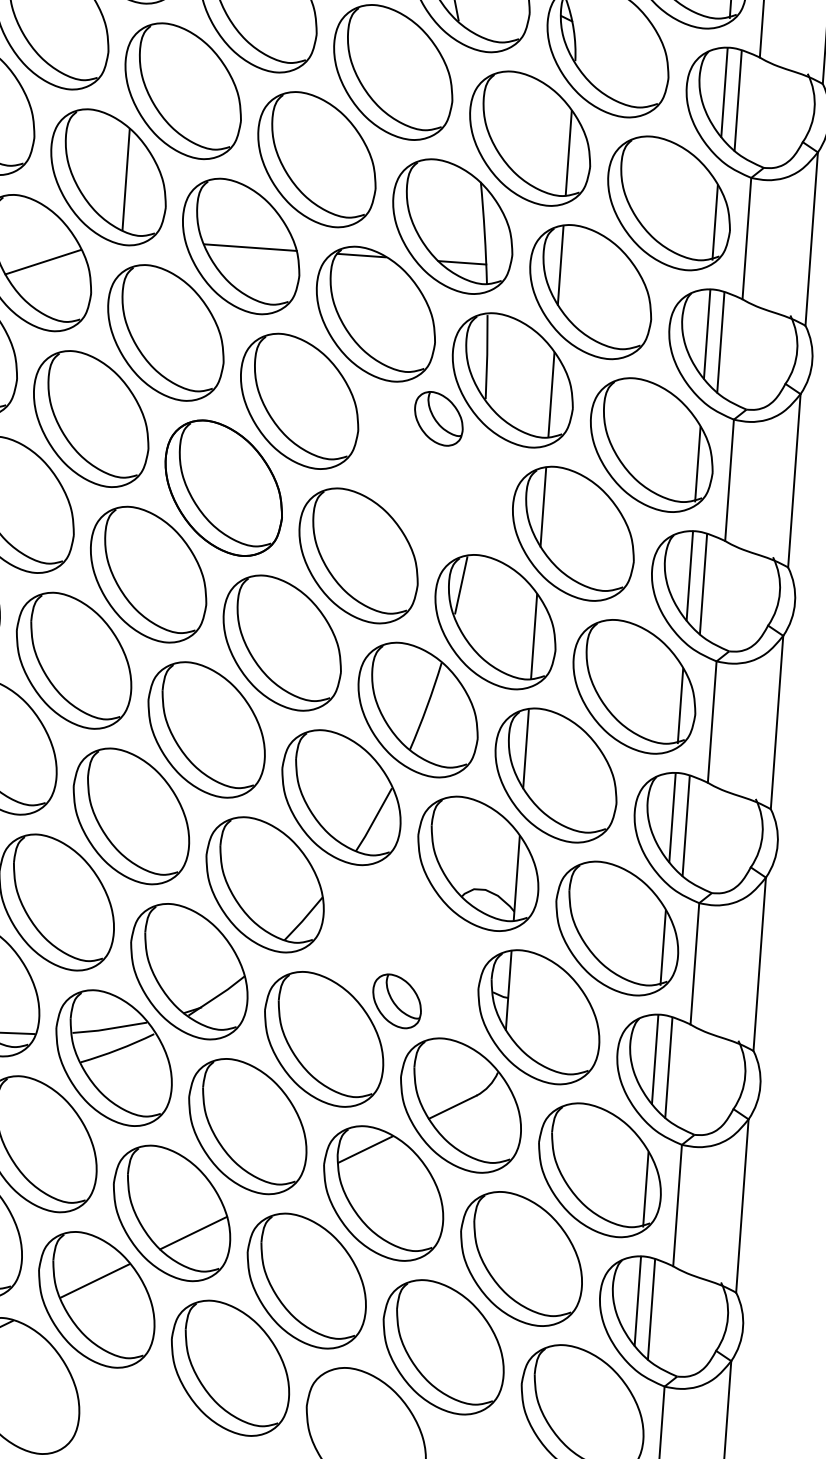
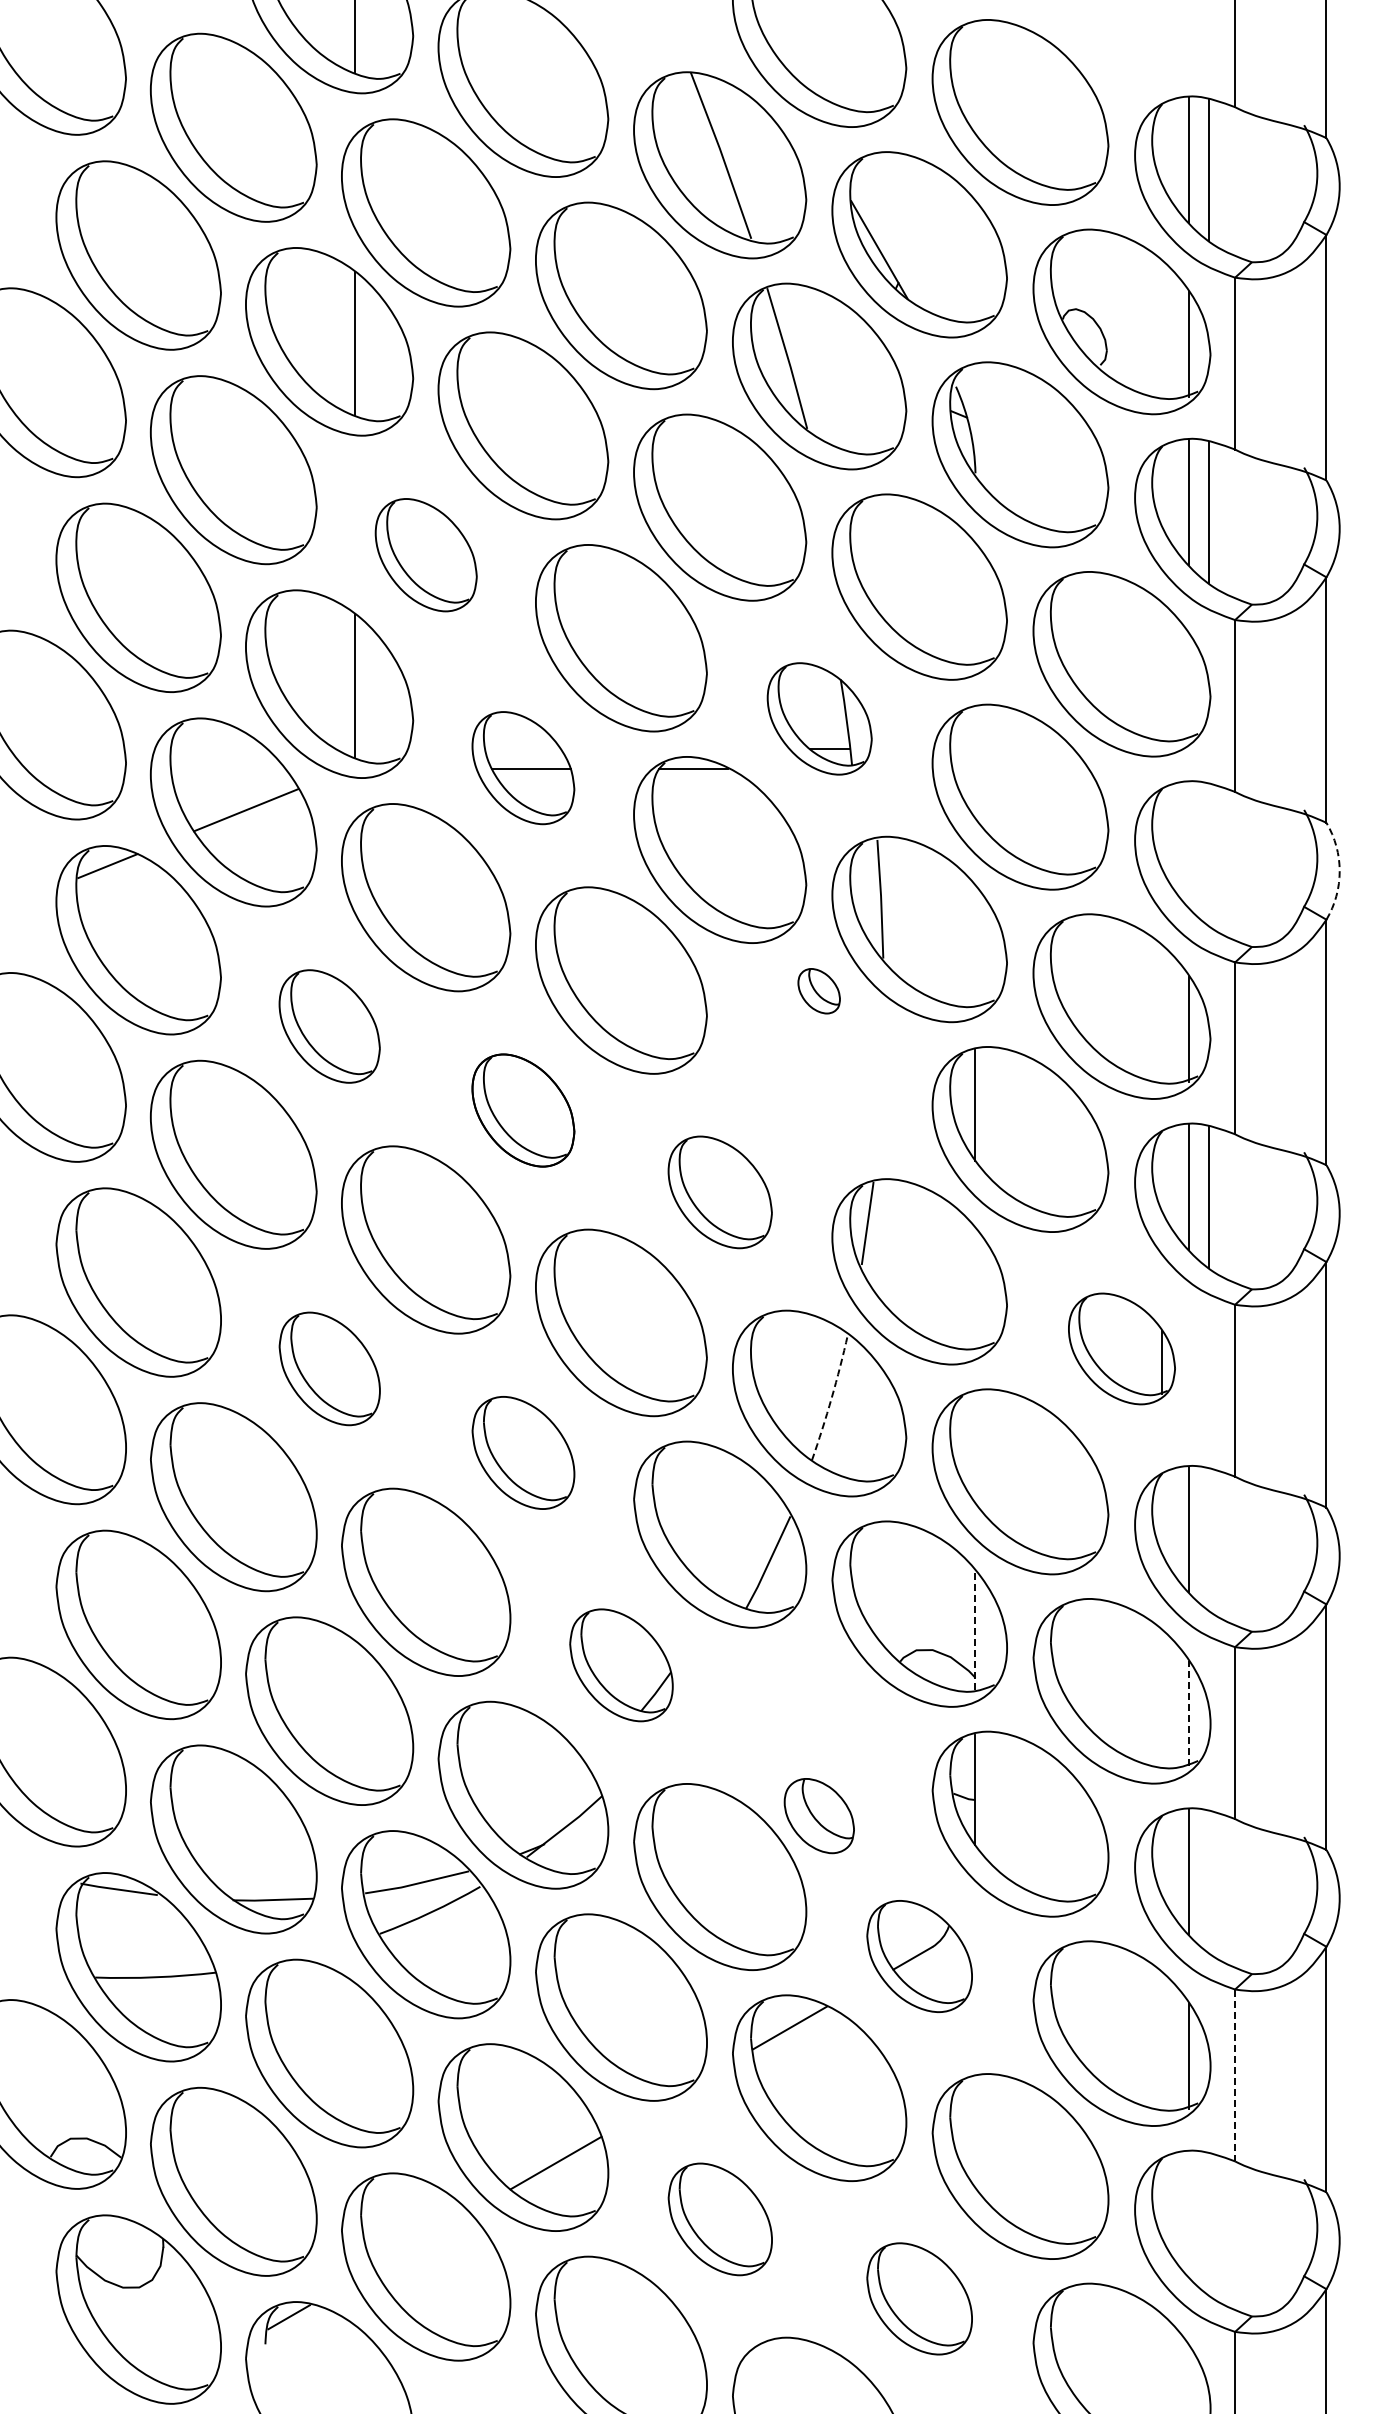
part: (183, 90) -> (426, 554), size x0.6
line: (568, 153) -> (975, 603), removed
line: (714, 222) -> (1188, 686), removed
part: (452, 226) -> (819, 718), size x0.6
part: (241, 246) -> (523, 767), size x0.6
line: (560, 265) -> (975, 762), removed
line: (706, 334) -> (1188, 844), removed
line: (720, 342) -> (1208, 854), removed
arc: (812, 360) -> (1339, 871), solid -> dashed
line: (551, 394) -> (975, 945), removed
part: (91, 419) -> (329, 1026), size x0.6
part: (438, 419) -> (818, 991), size x0.6
part: (223, 488) -> (523, 1110), size x0.6
part: (358, 556) -> (720, 1192), size x0.6
line: (534, 636) -> (975, 1288), removed
part: (73, 660) -> (329, 1368), size x0.6
part: (634, 686) -> (1121, 1348), size x0.6
arc: (426, 707) -> (831, 1398), solid -> dashed
part: (206, 729) -> (523, 1452), size x0.6
line: (526, 749) -> (975, 1447), removed
line: (685, 825) -> (1208, 1539), removed
line: (516, 878) -> (975, 1630), solid -> dashed
part: (265, 885) -> (621, 1665), size x0.6
line: (662, 947) -> (1188, 1713), solid -> dashed
line: (668, 1067) -> (1208, 1881), removed
part: (460, 1105) -> (919, 1956), size x0.6
line: (677, 1205) -> (1235, 2075), solid -> dashed
line: (94, 1280) -> (421, 2240), removed
part: (306, 1281) -> (720, 2219), size x0.6
line: (637, 1301) -> (1188, 2214), removed
line: (651, 1309) -> (1208, 2224), removed
part: (443, 1347) -> (919, 2298), size x0.6

